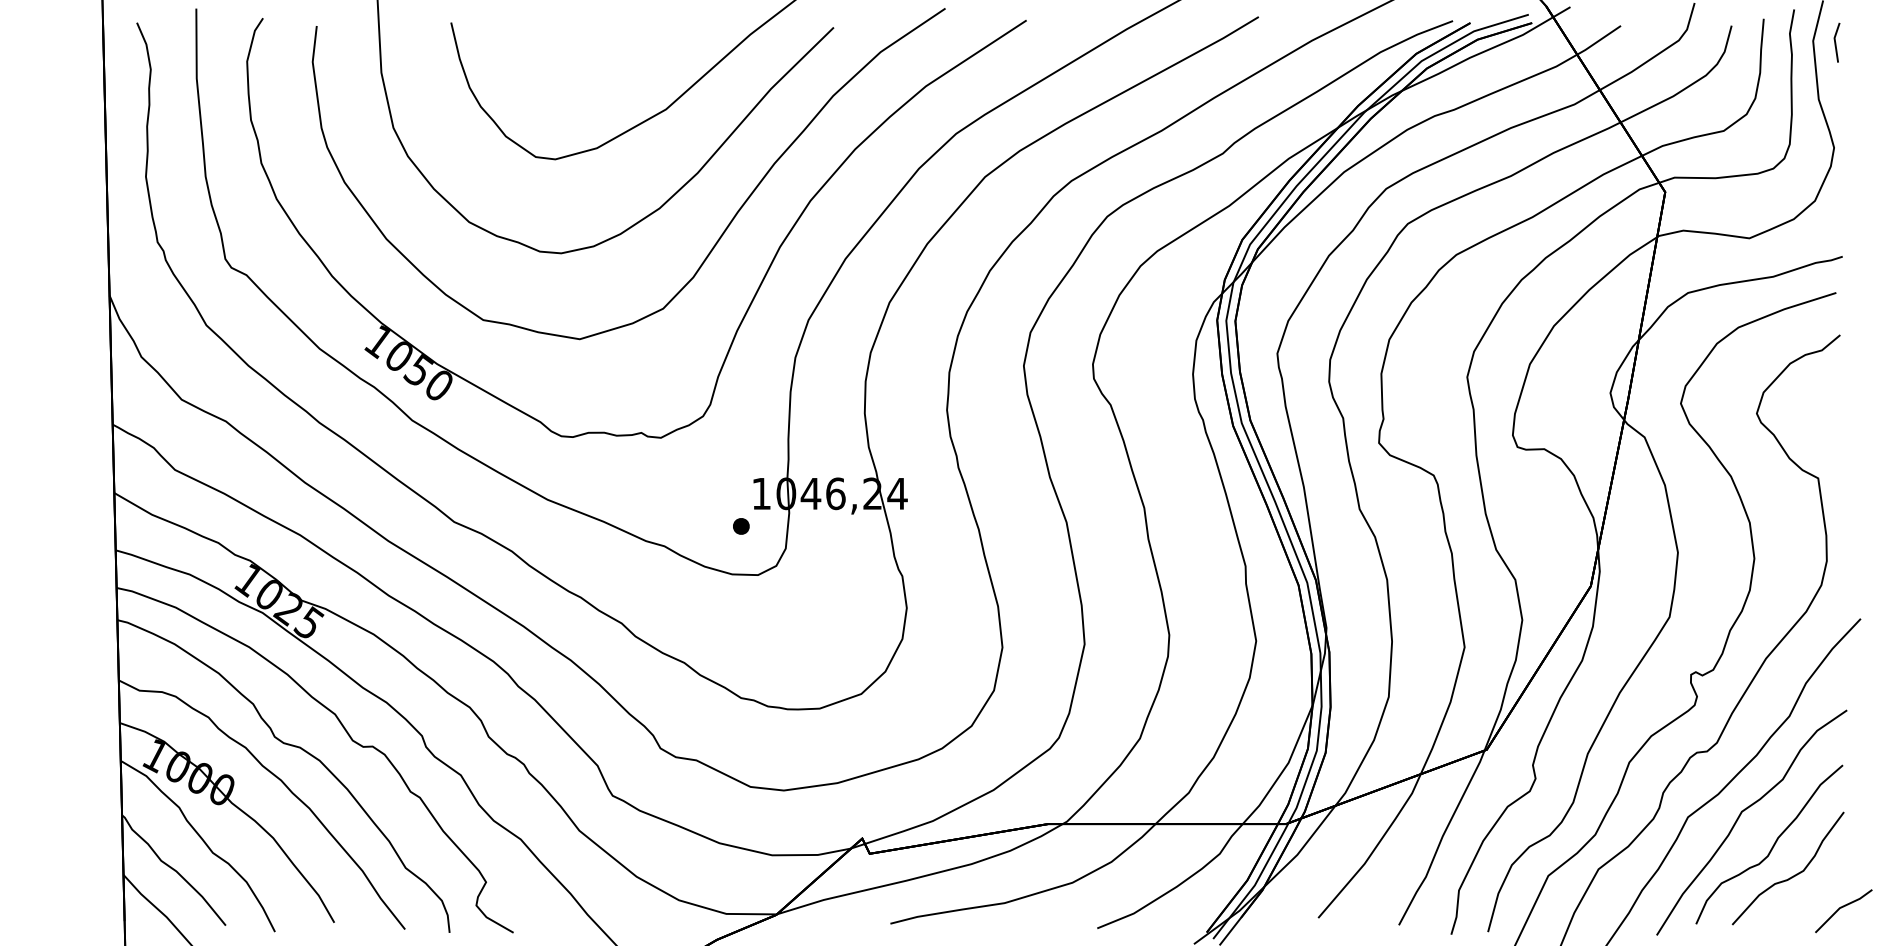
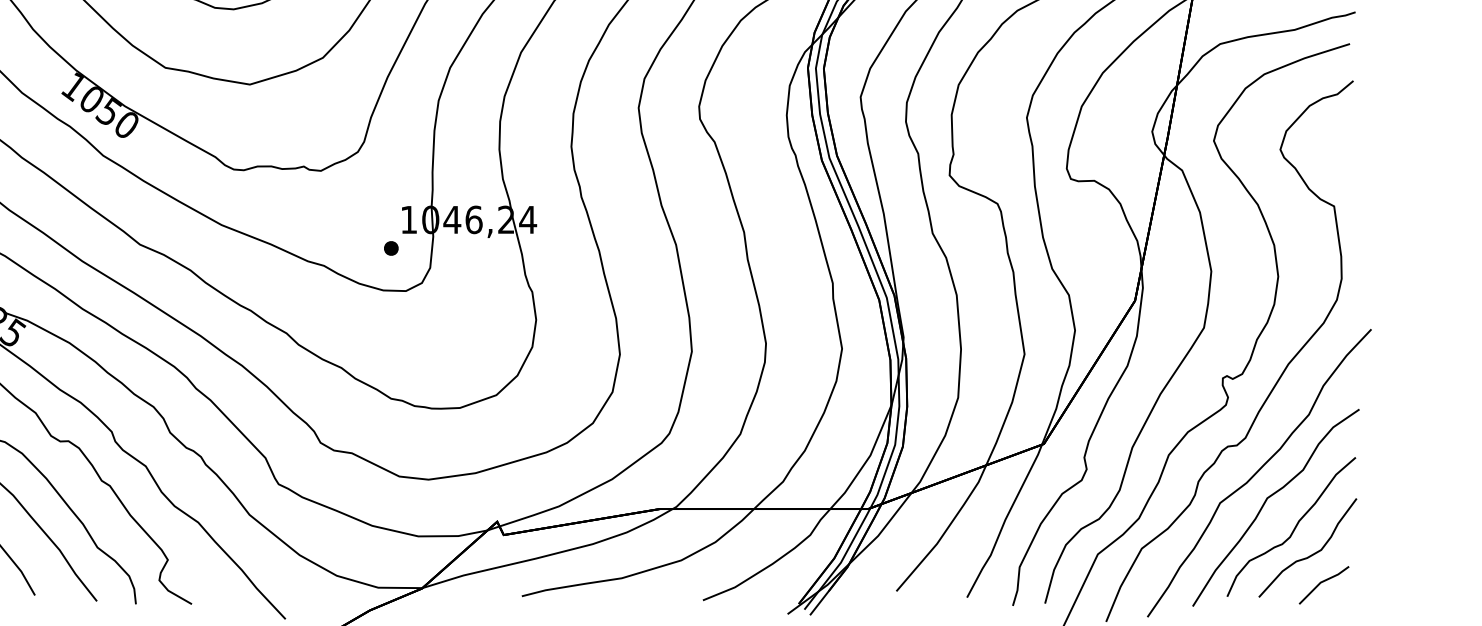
part: (1843, 911) -> (1323, 585), moved

